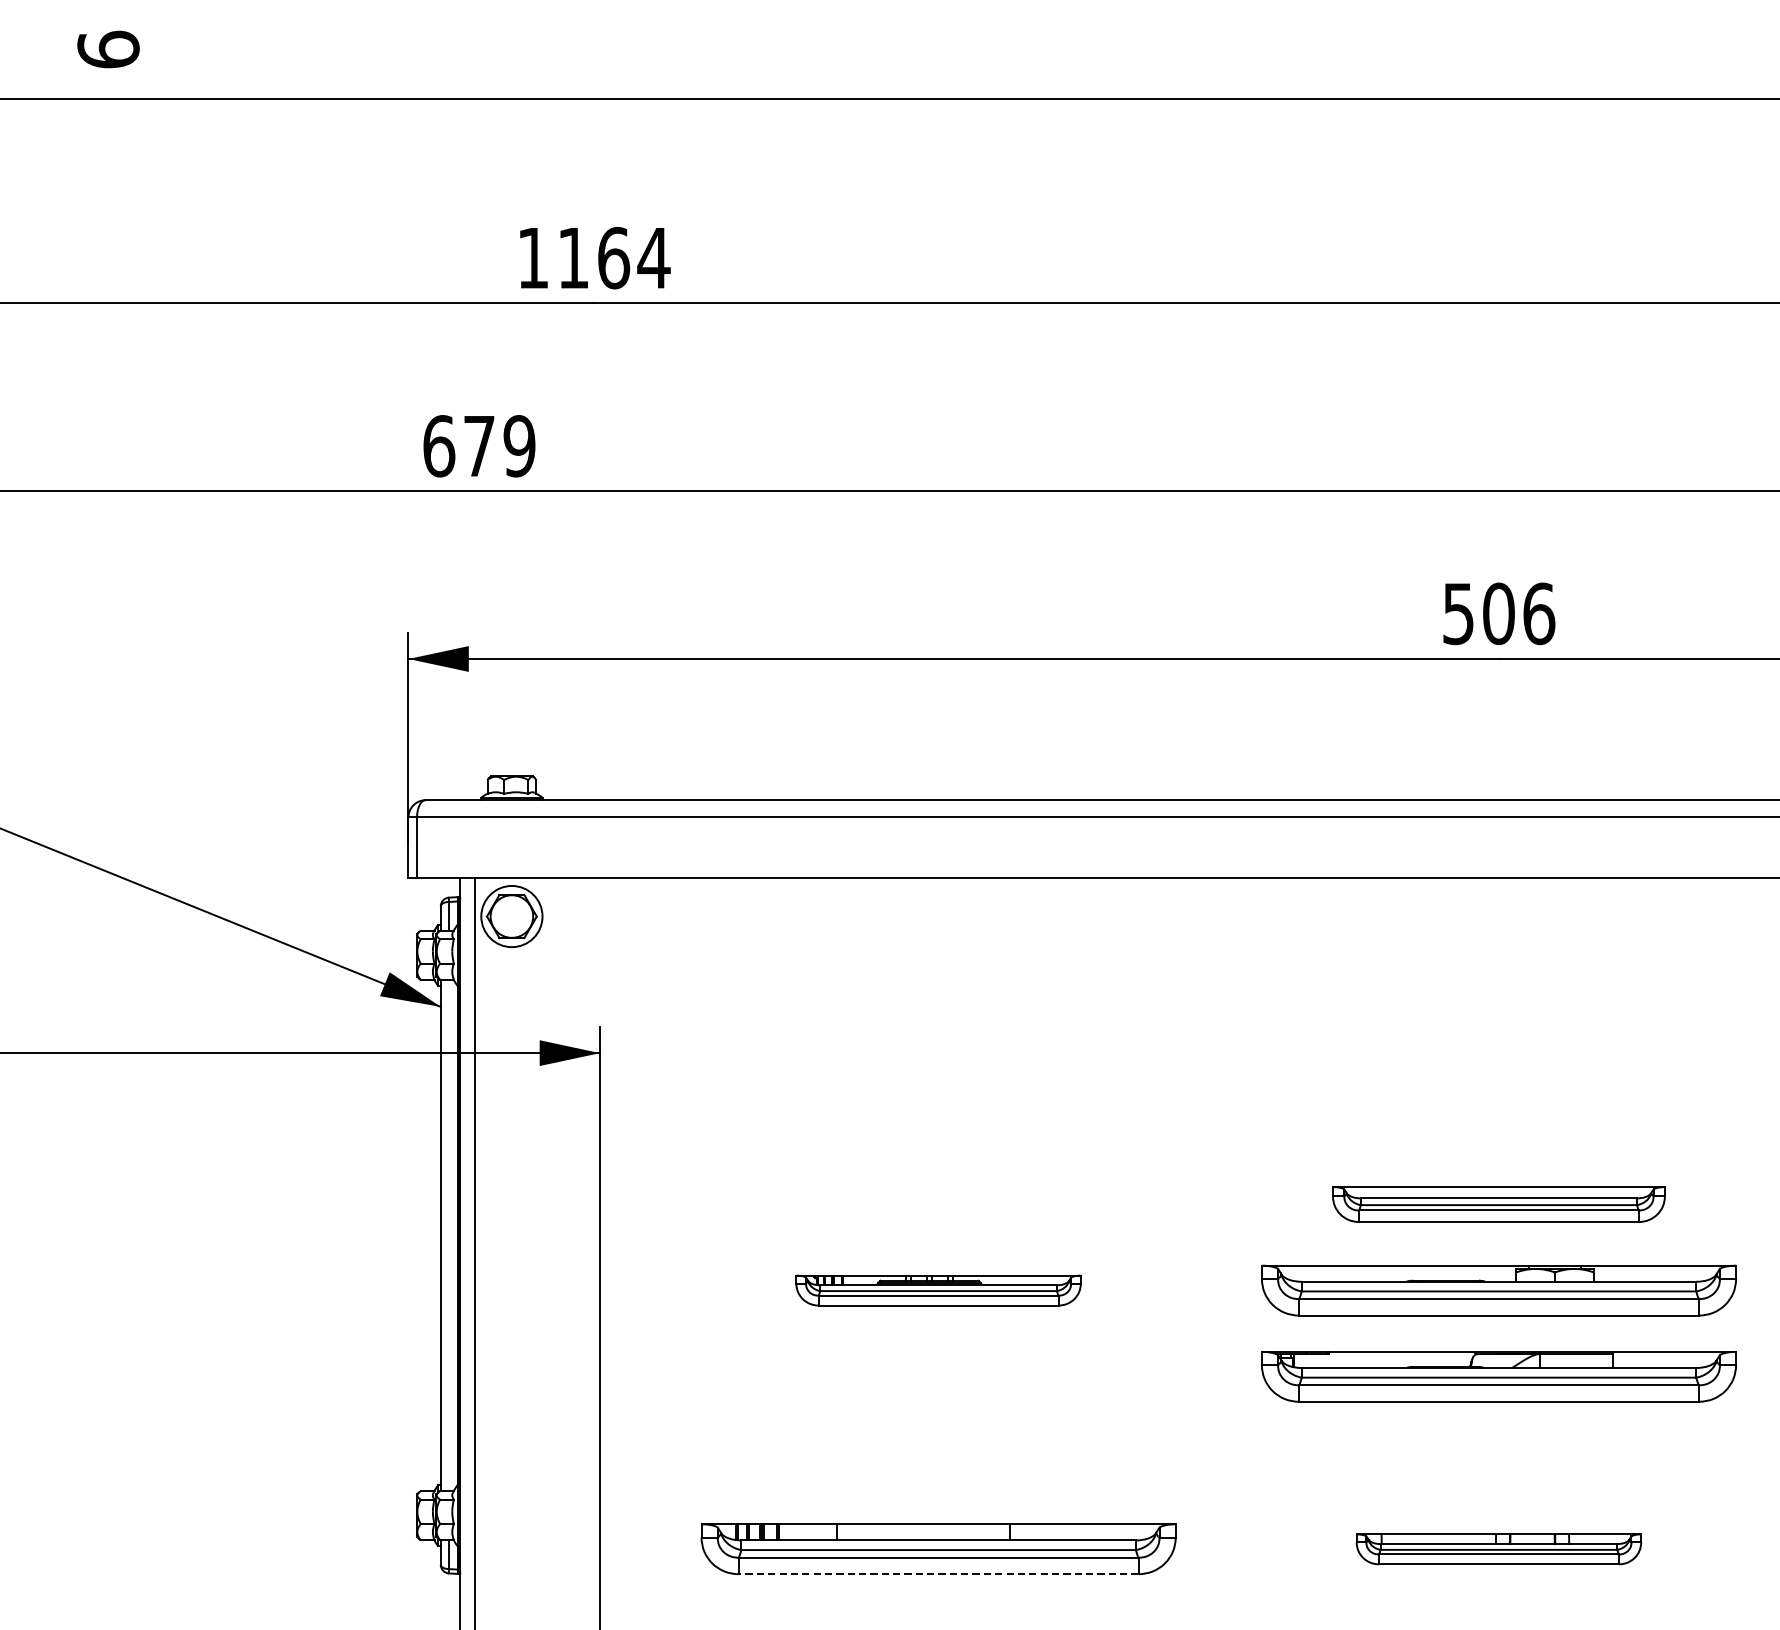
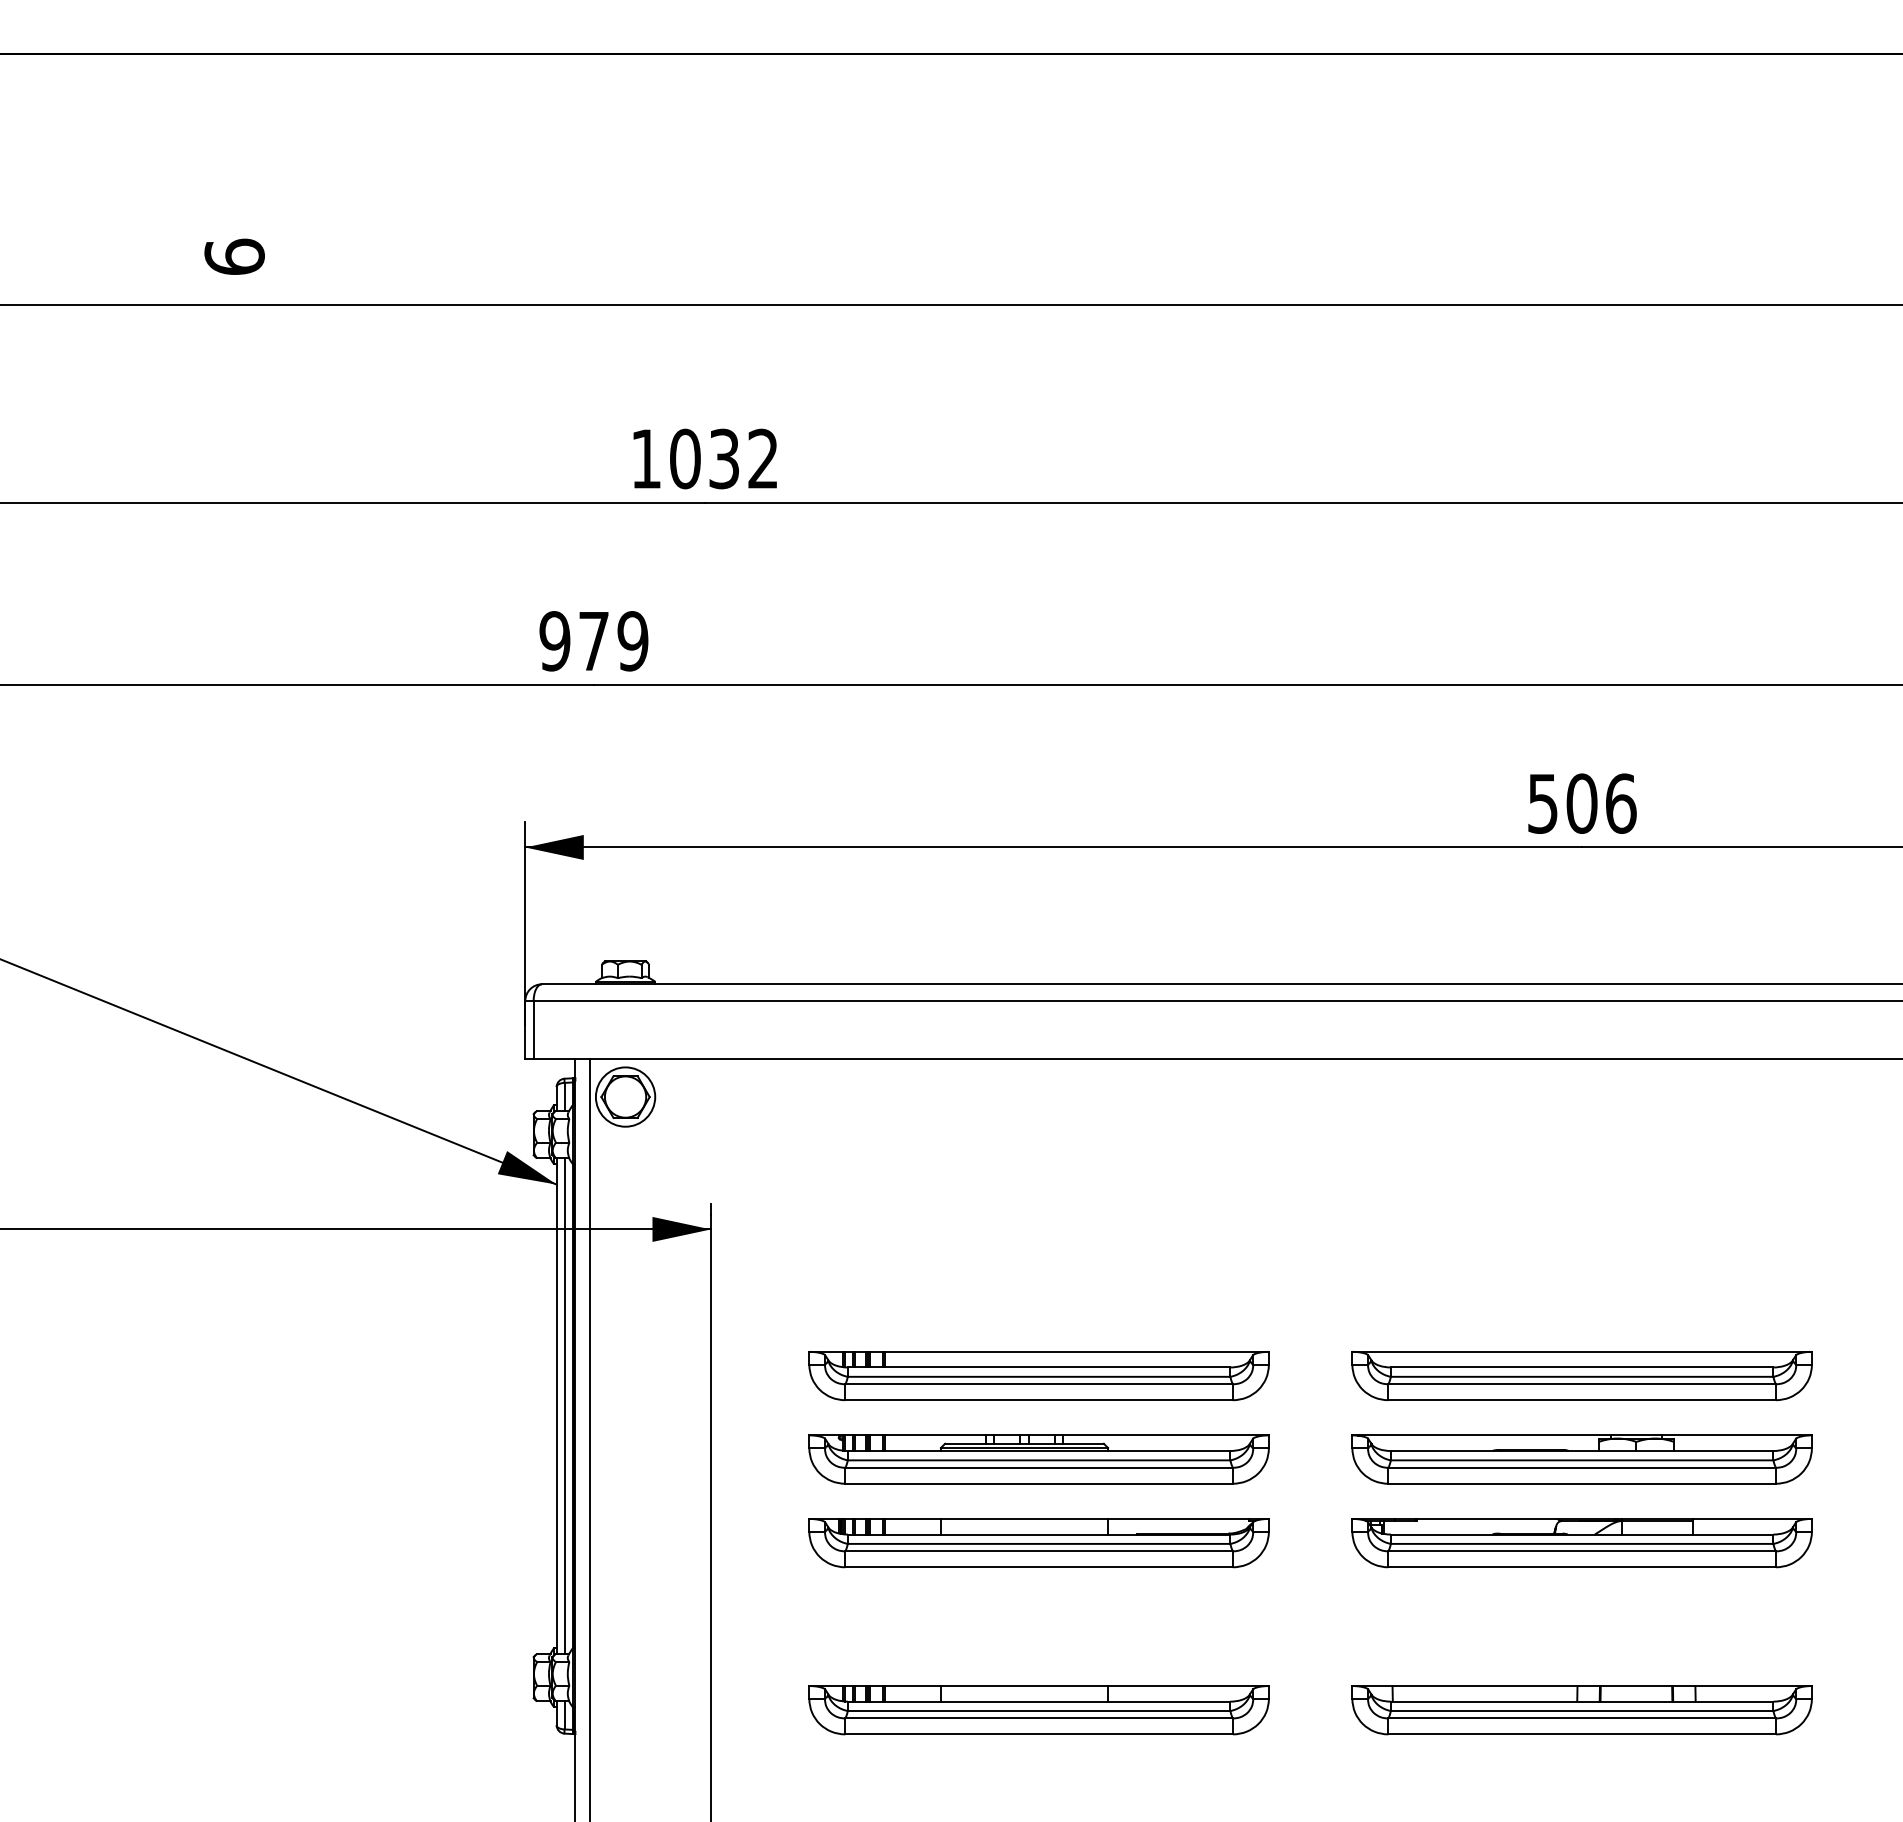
text: (613, 257) -> (724, 458), 1164 -> 1032
text: (438, 446) -> (554, 641), 679 -> 979
part: (938, 1204) -> (1038, 1376), added
part: (1498, 1204) -> (1581, 1376), size x1.43
line: (448, 1234) -> (564, 1405), added
part: (938, 1290) -> (1038, 1459), size x1.67
part: (938, 1377) -> (1038, 1543), added
part: (1498, 1549) -> (1581, 1710), size x1.67
line: (939, 1574) -> (1039, 1734), dashed -> solid

